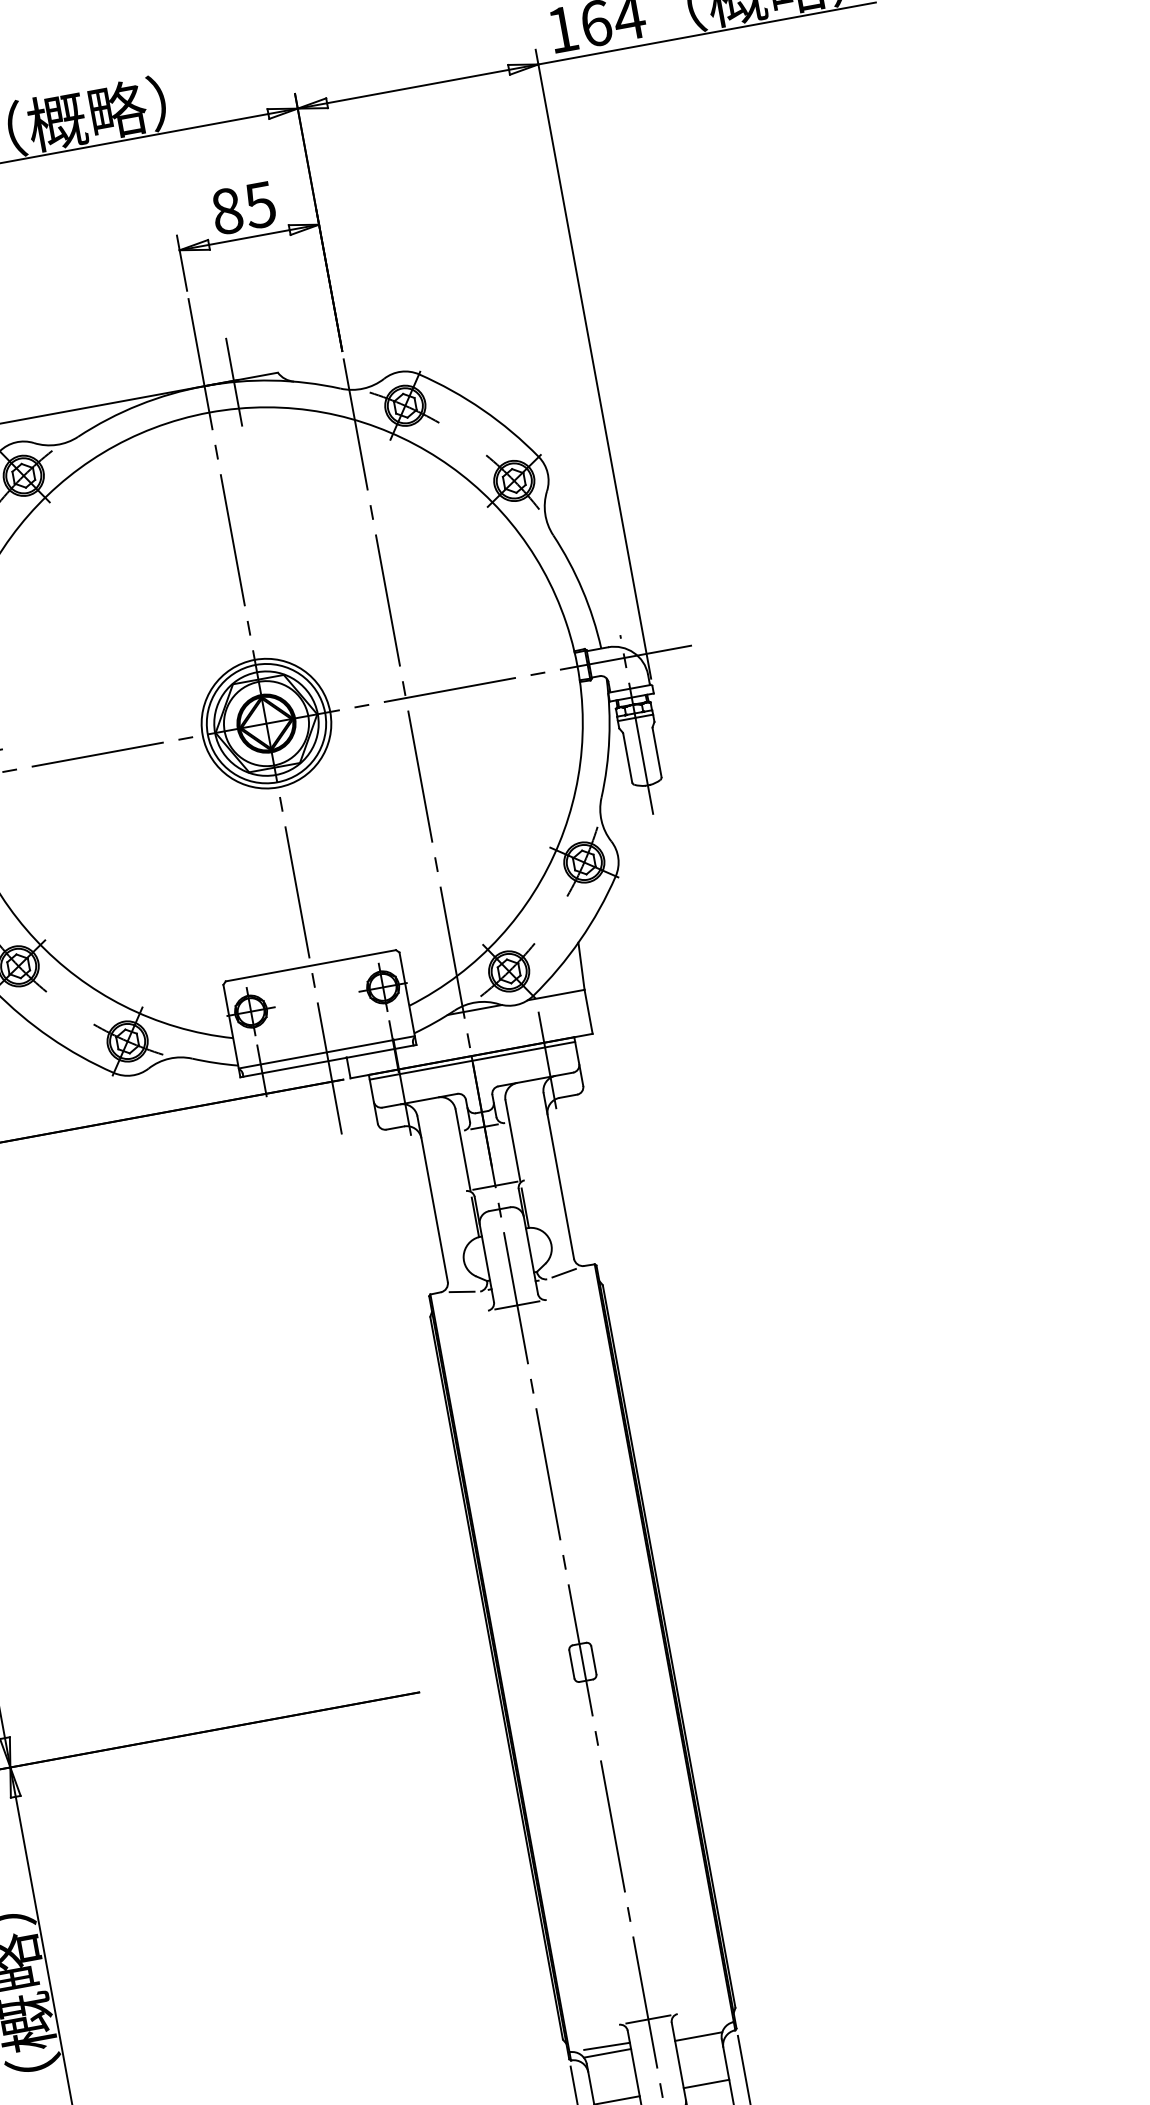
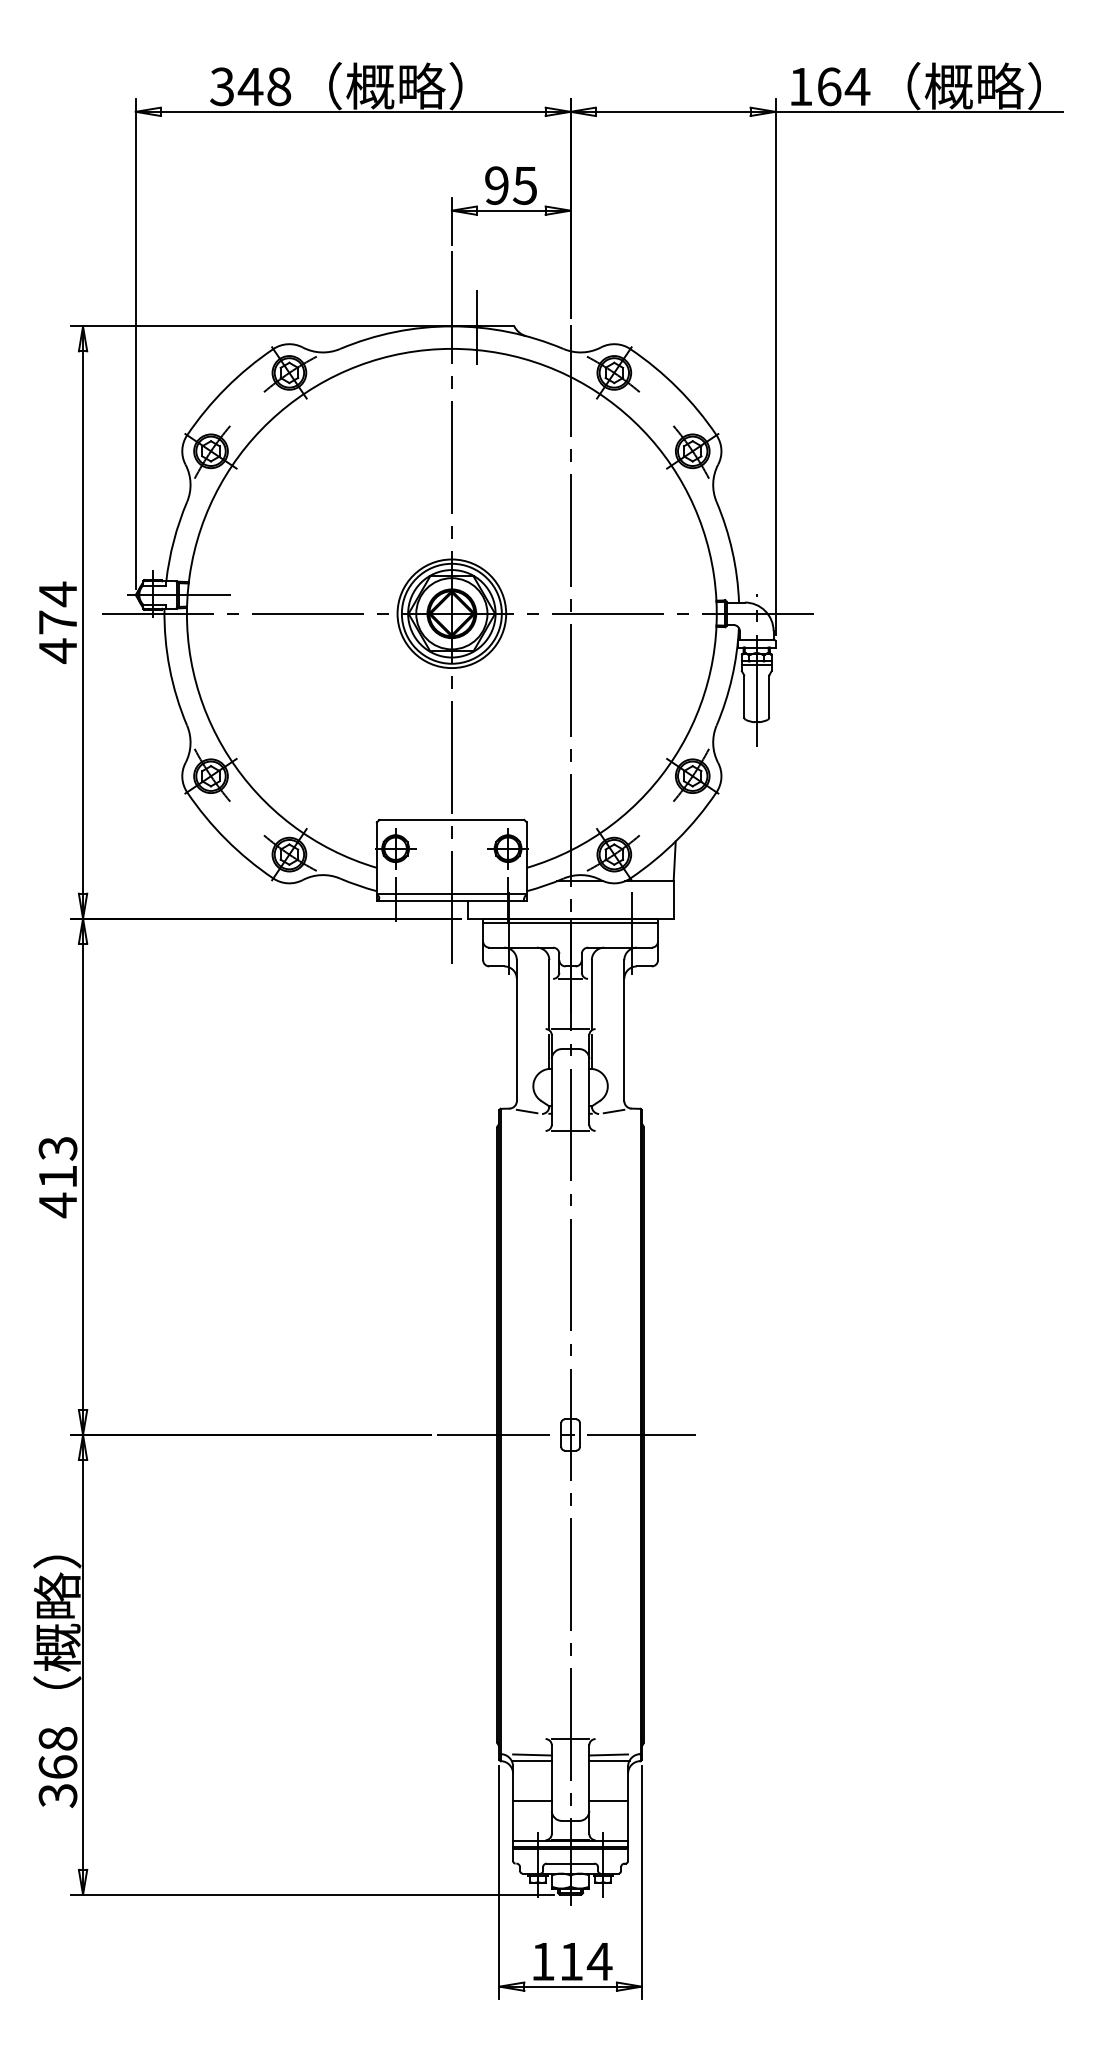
text: (226, 211) -> (496, 185), 85 -> 95
line: (577, 1662) -> (566, 1434), added
line: (696, 2029) -> (608, 1754), added

